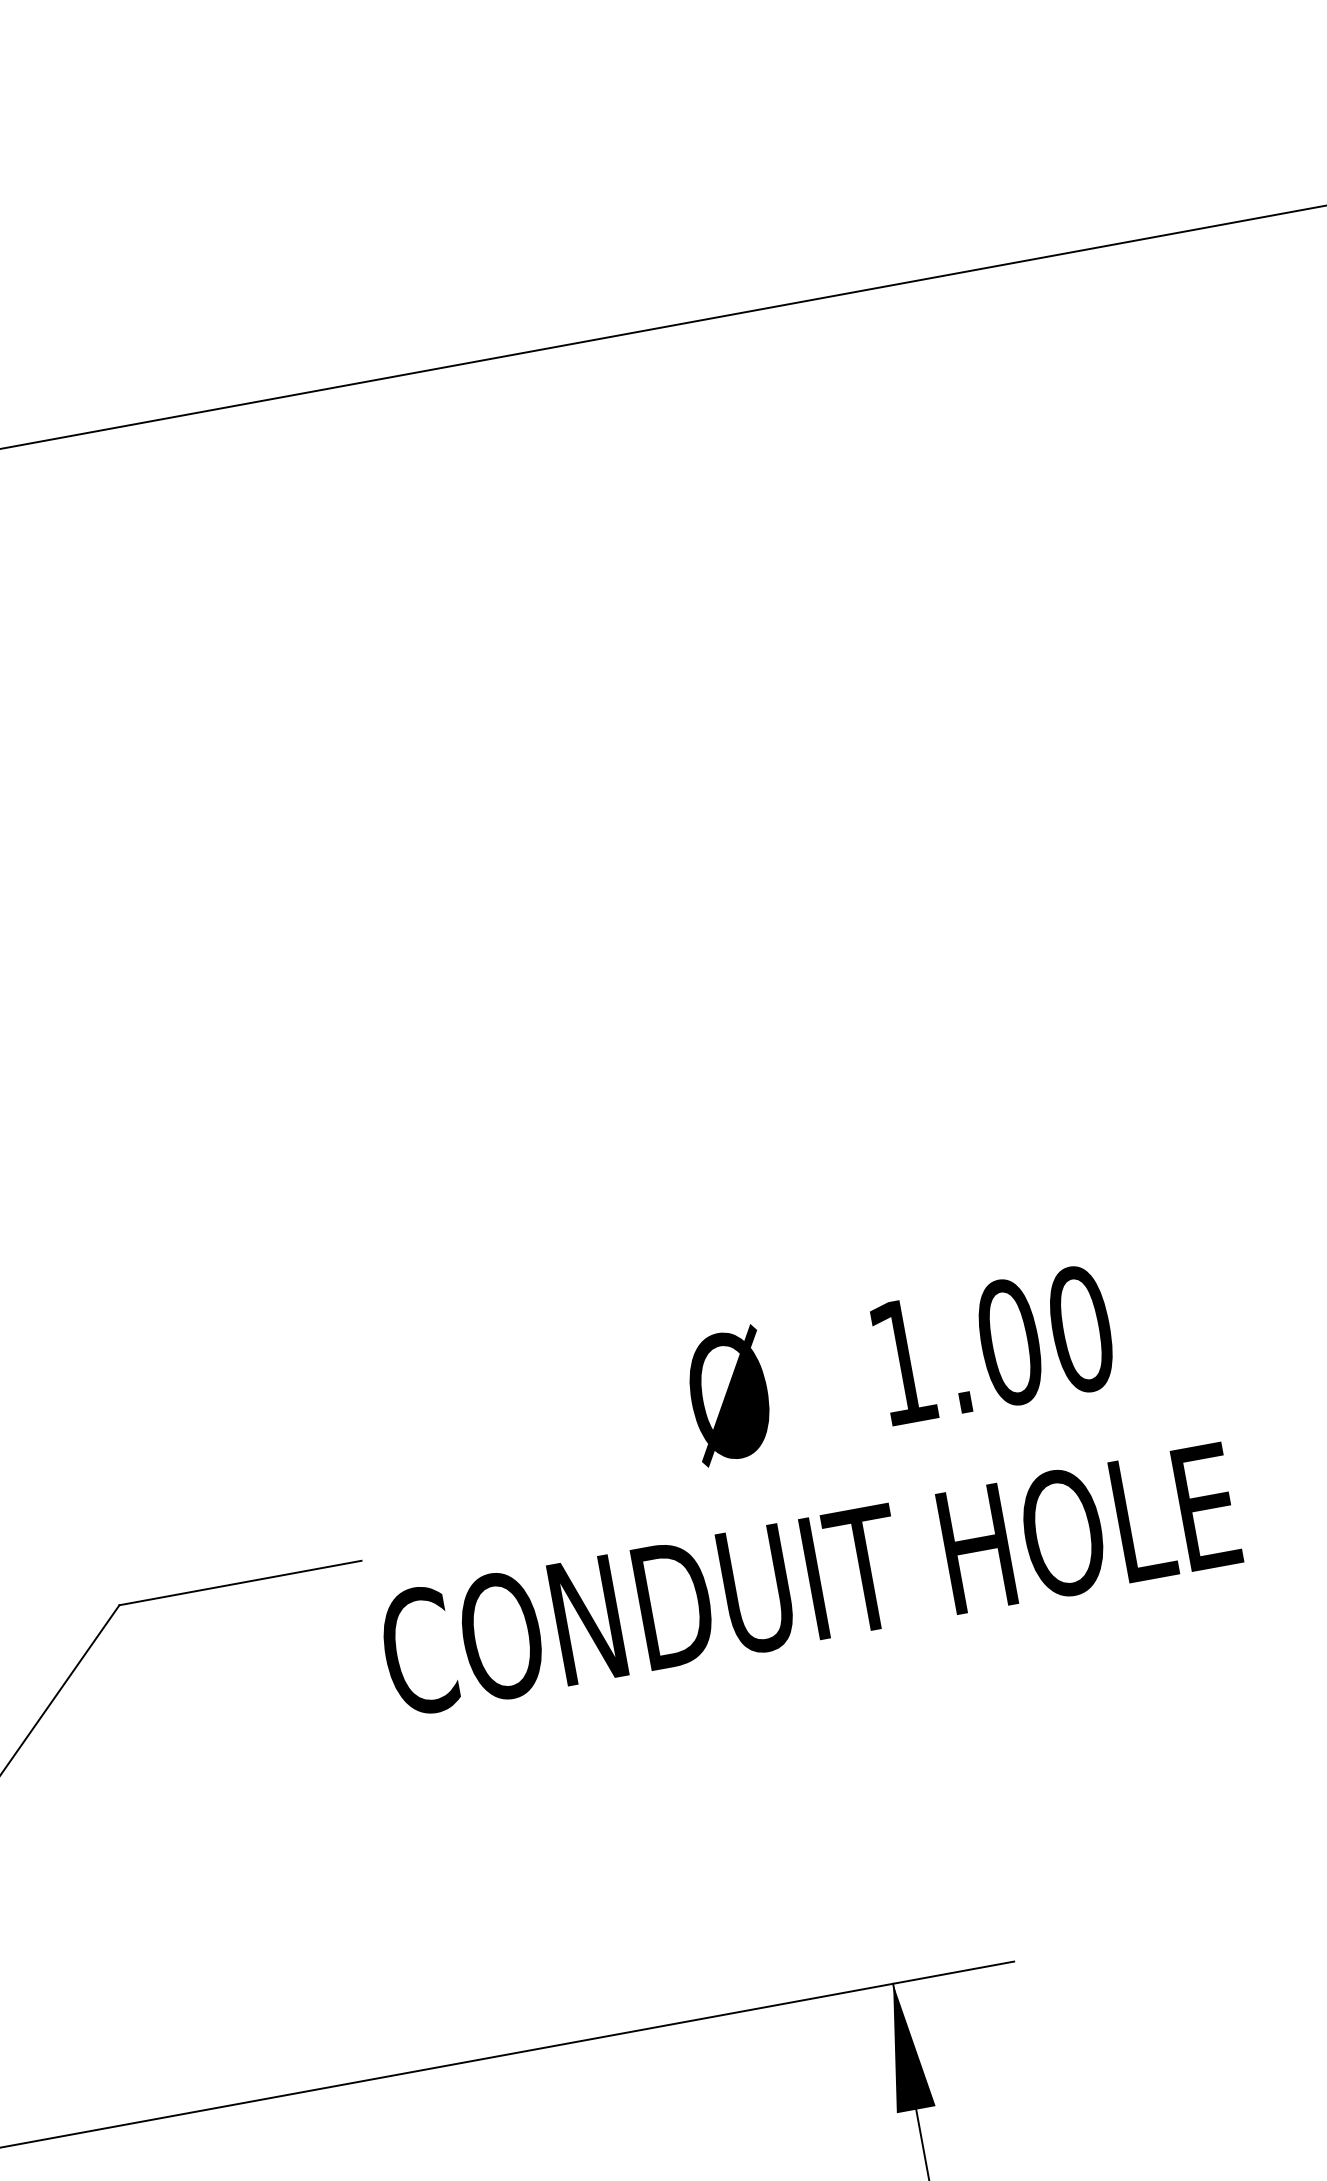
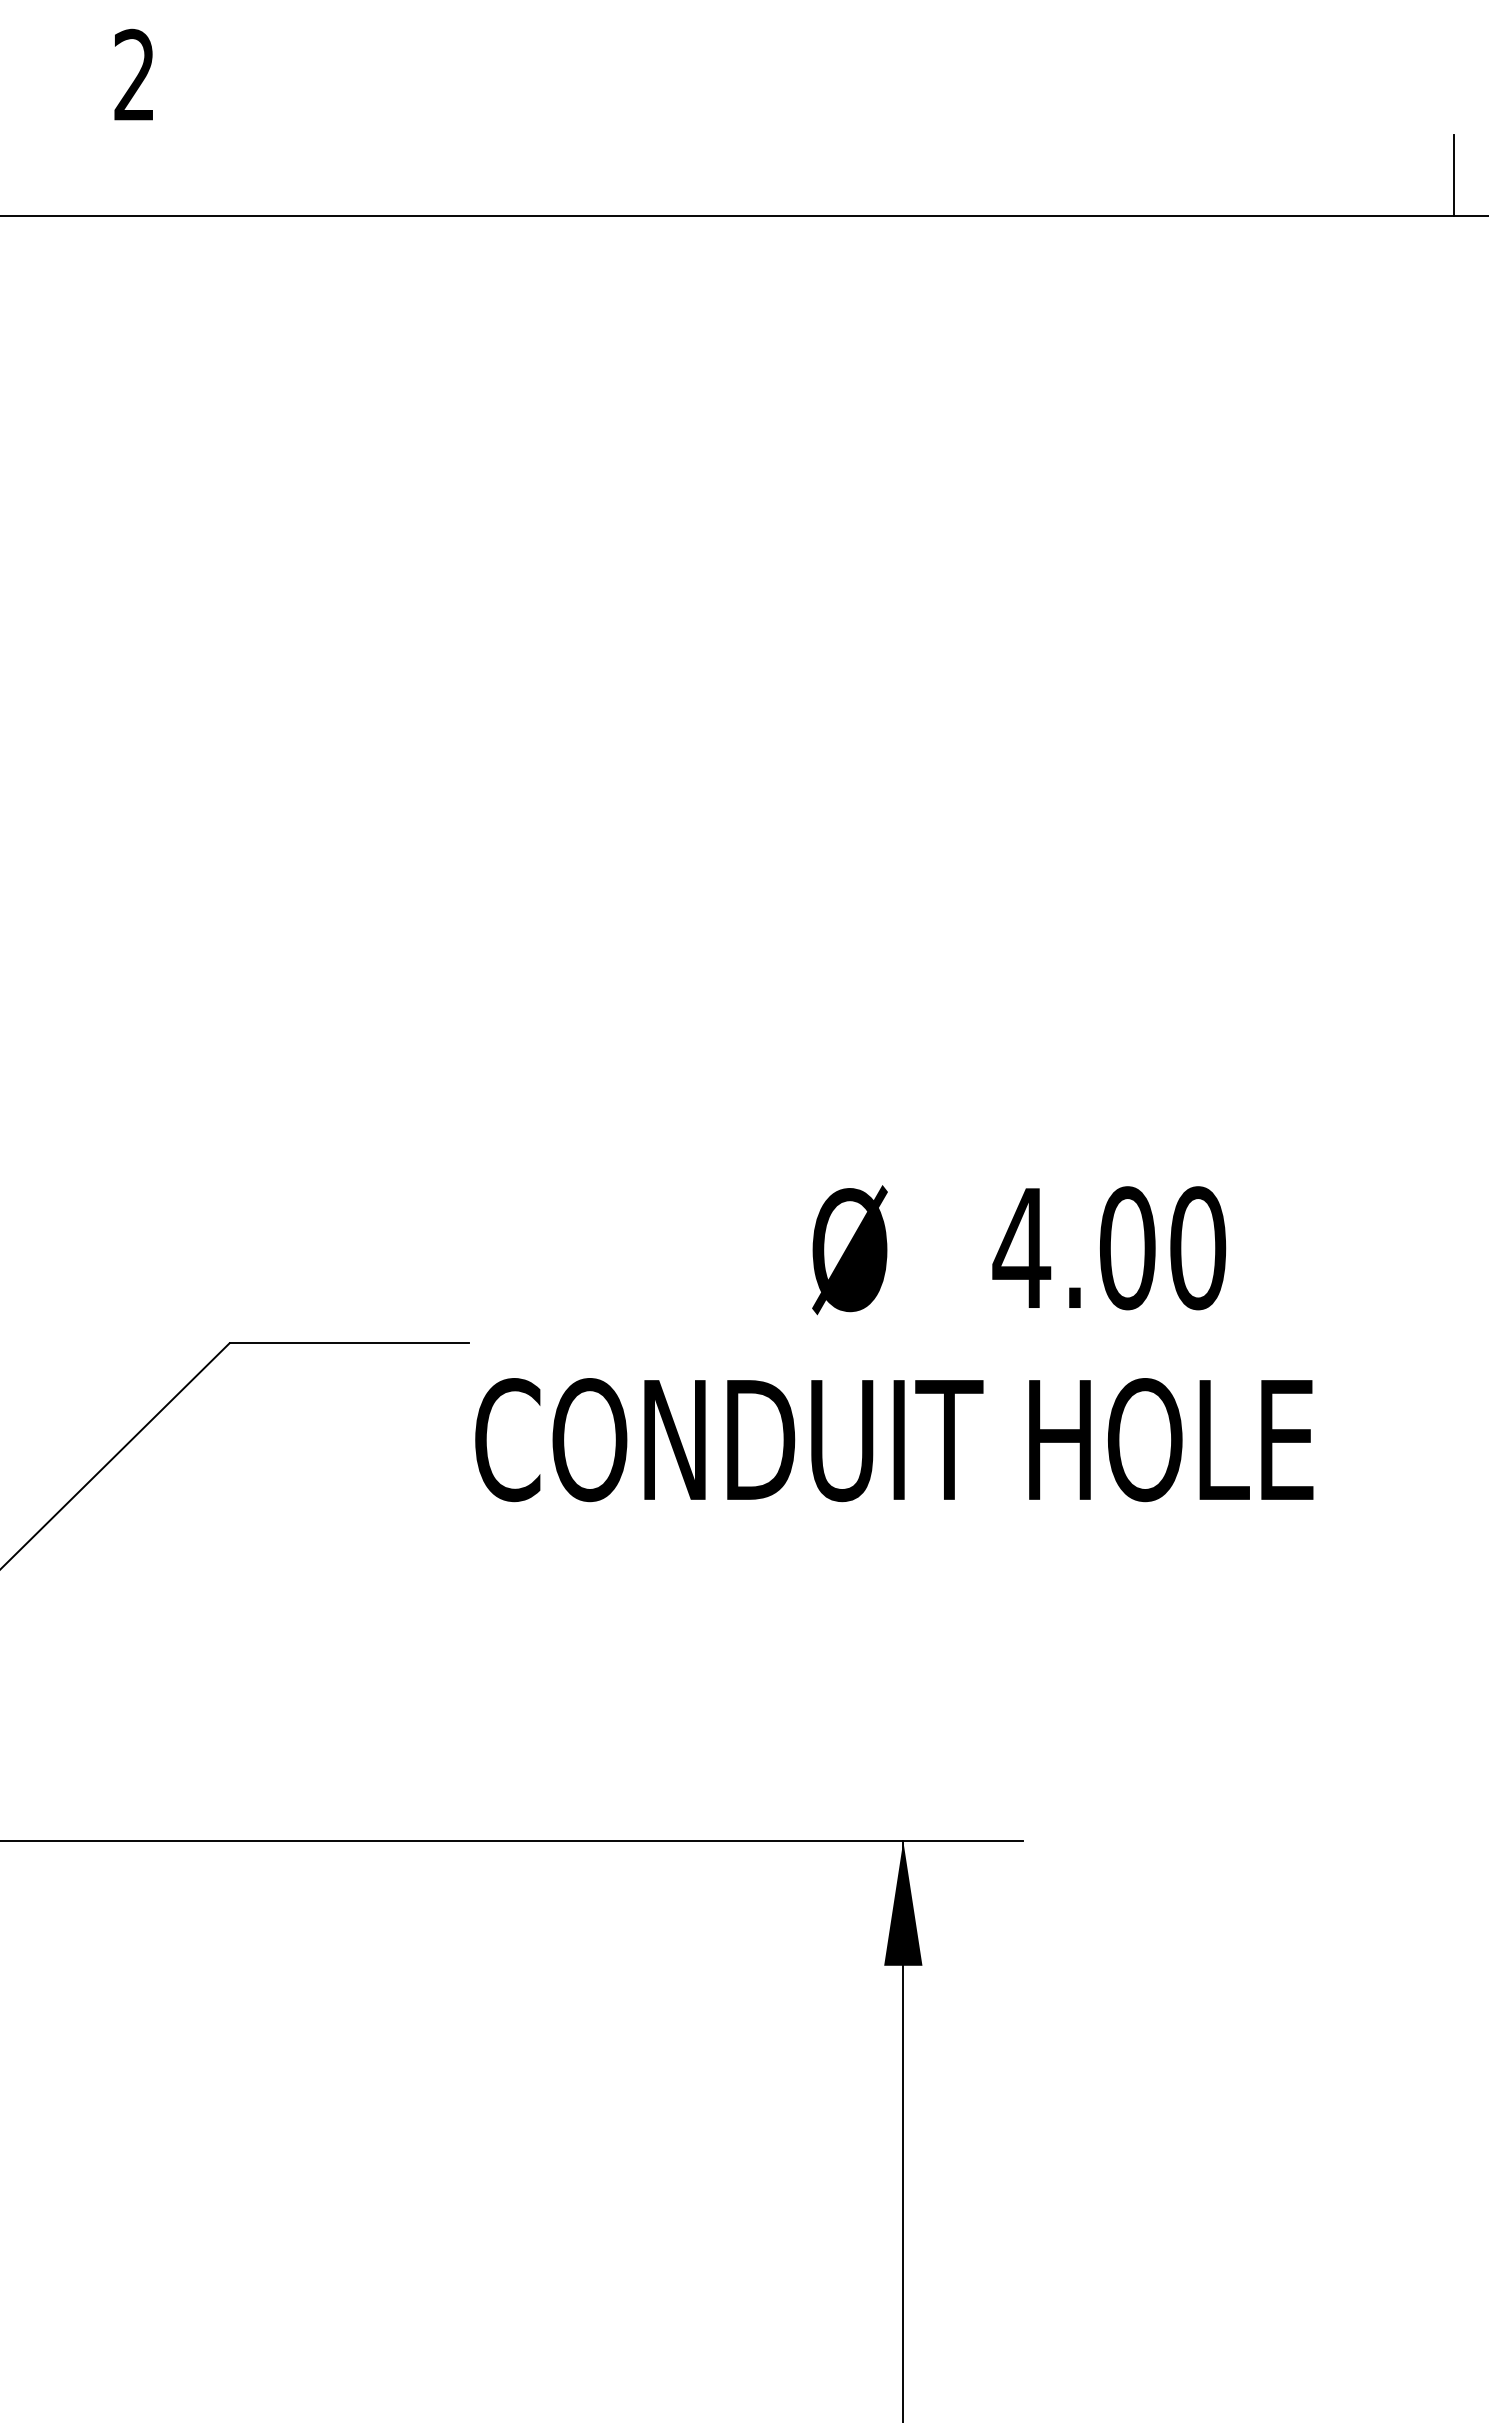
line: (1140, 197) -> (1453, 175), added
text: (902, 1361) -> (1021, 1247), 1.00 -> 4.00

